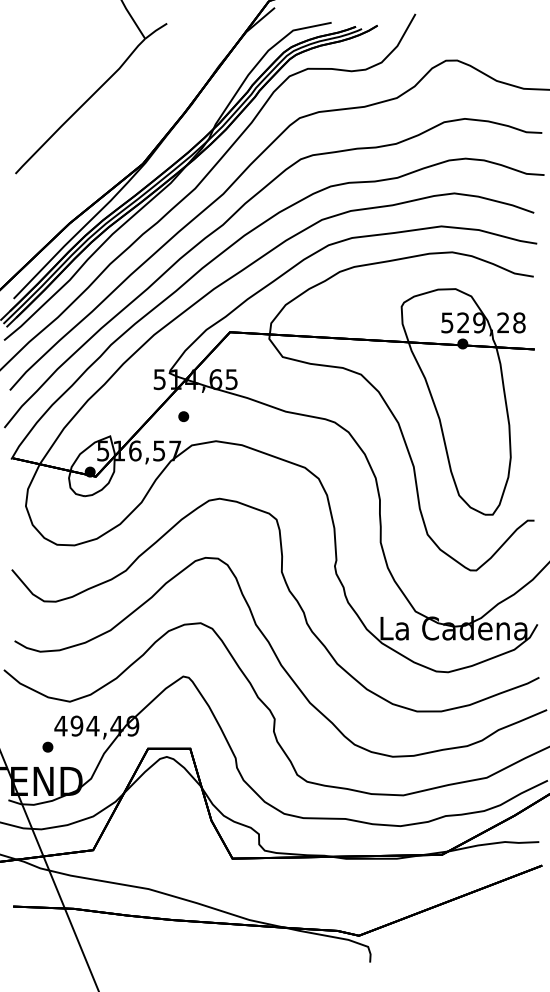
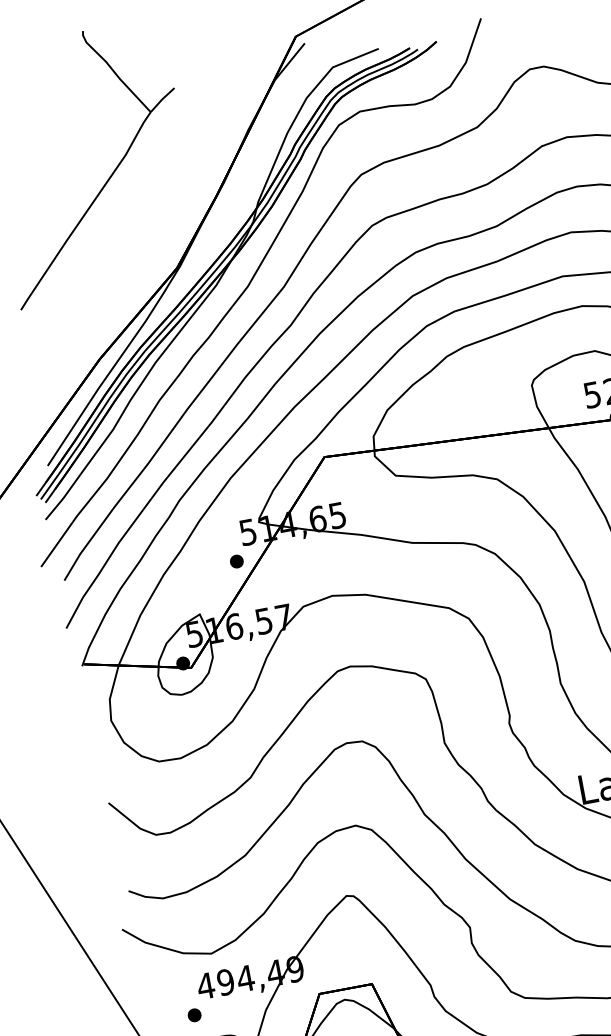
part: (183, 416) -> (236, 561), moved

